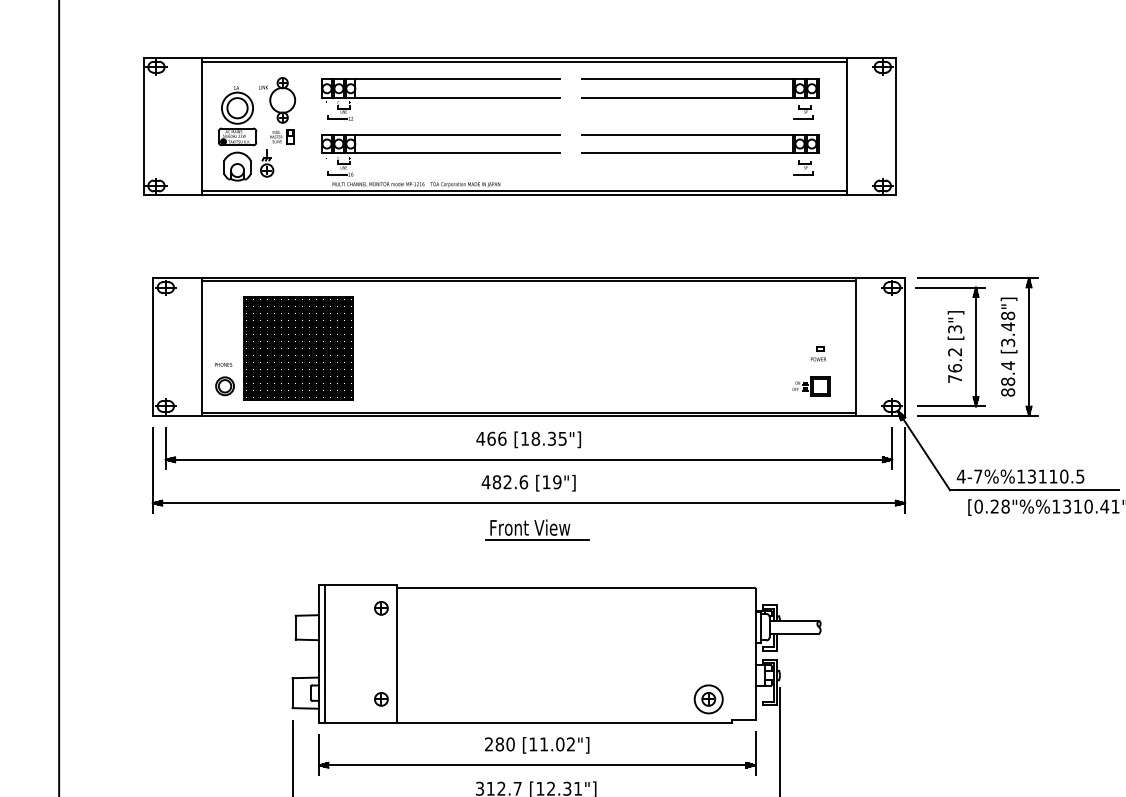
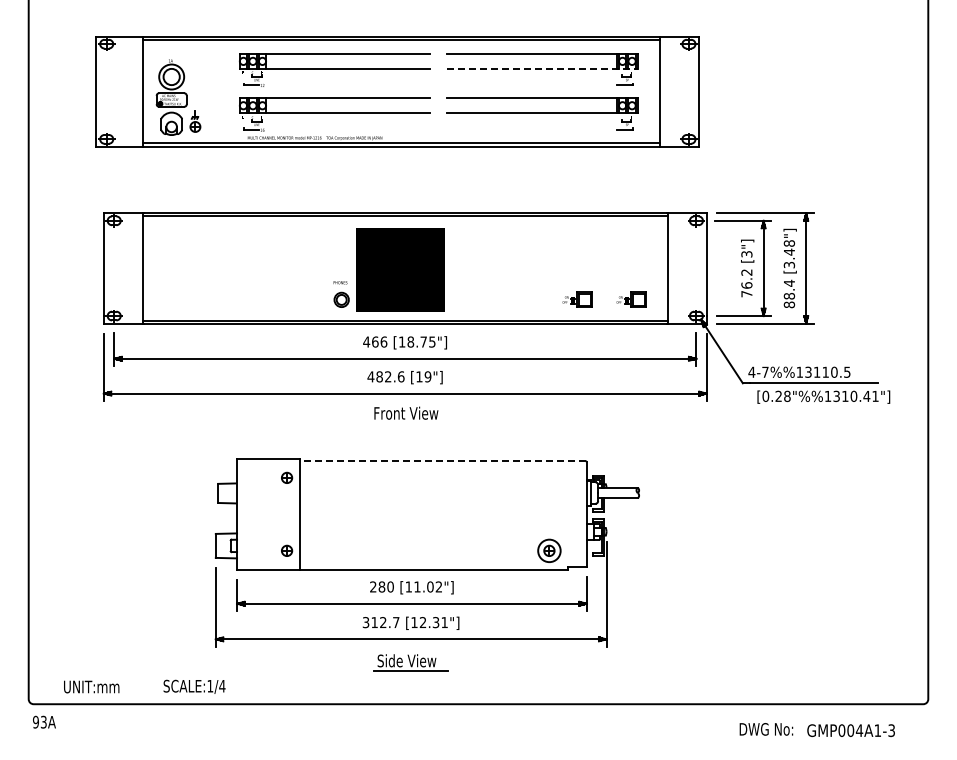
line: (701, 97) -> (543, 68), solid -> dashed
part: (277, 110) -> (203, 78), removed
part: (283, 348) -> (388, 269), moved
part: (818, 353) -> (637, 273), removed
part: (743, 385) -> (577, 299), added
text: (551, 438) -> (423, 341), [18.35"] -> [18.75"]
line: (536, 540) -> (411, 423), removed
line: (575, 587) -> (442, 461), solid -> dashed
line: (325, 653) -> (242, 514), removed

